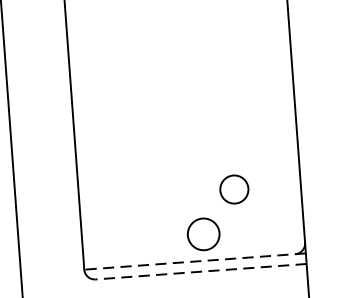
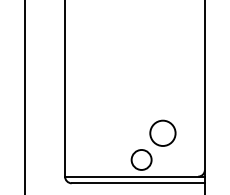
circle: (233, 188) -> (162, 132), size x1.43
line: (194, 261) -> (134, 176), dashed -> solid
line: (201, 272) -> (138, 183), dashed -> solid

